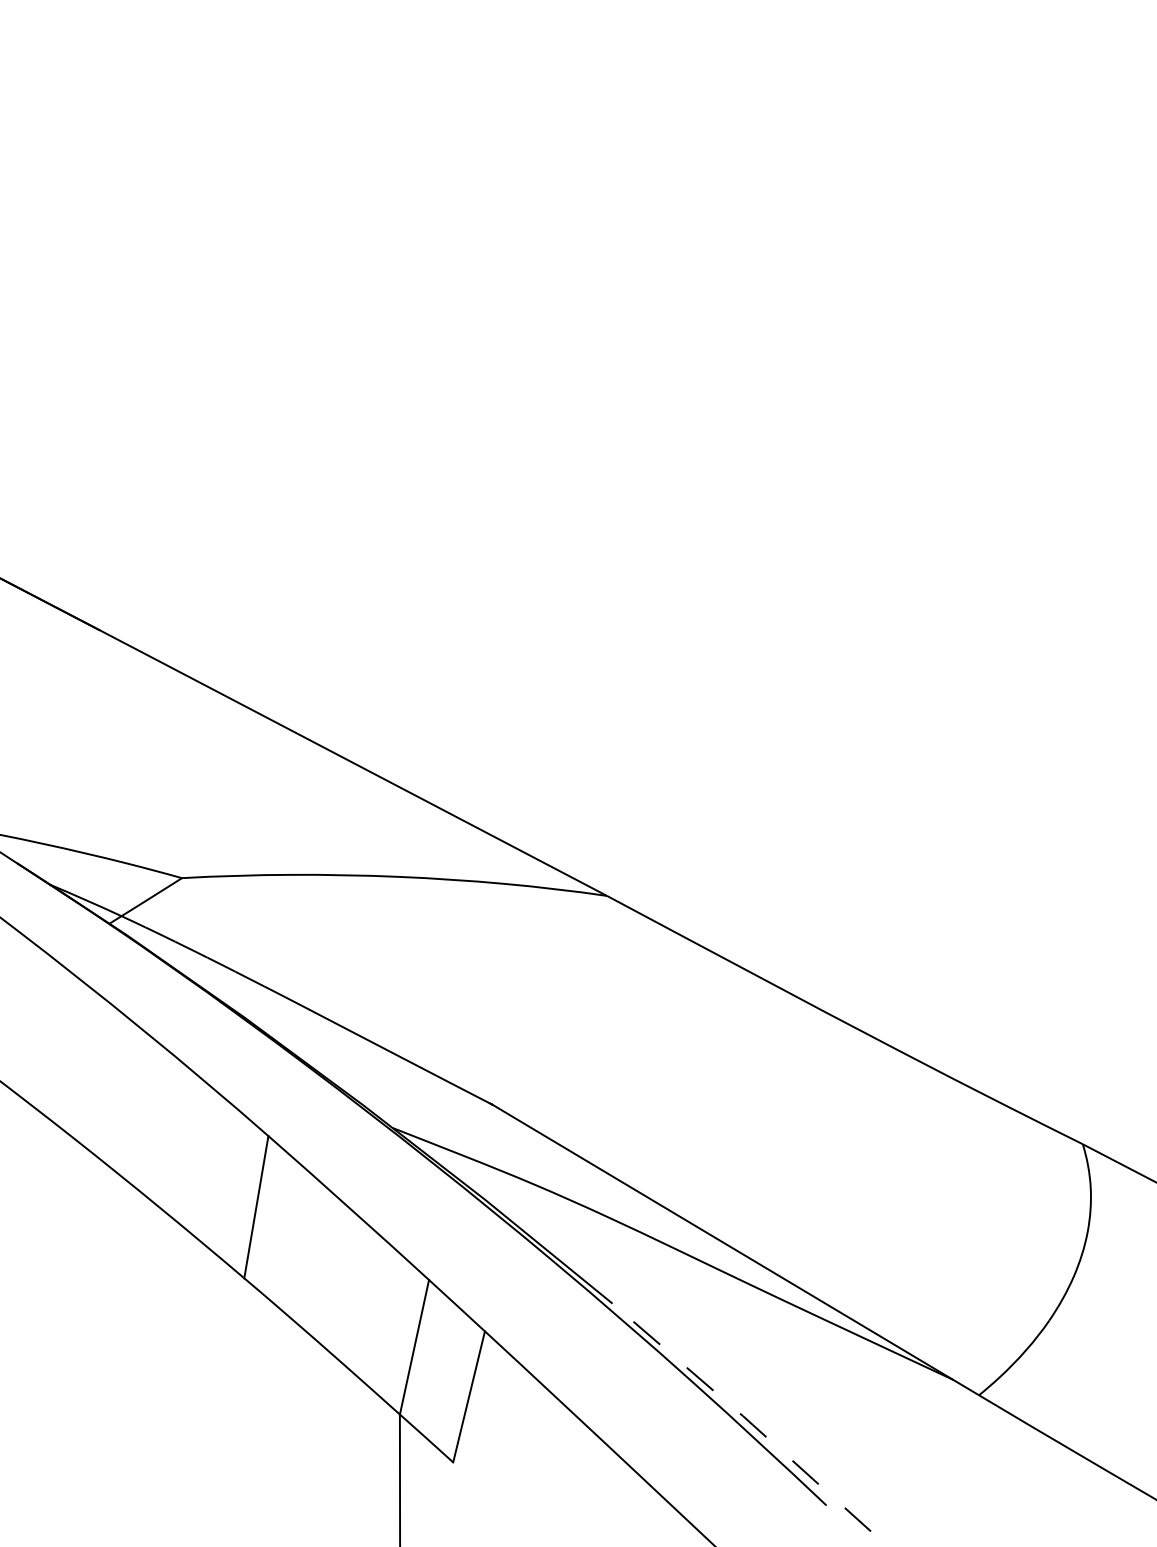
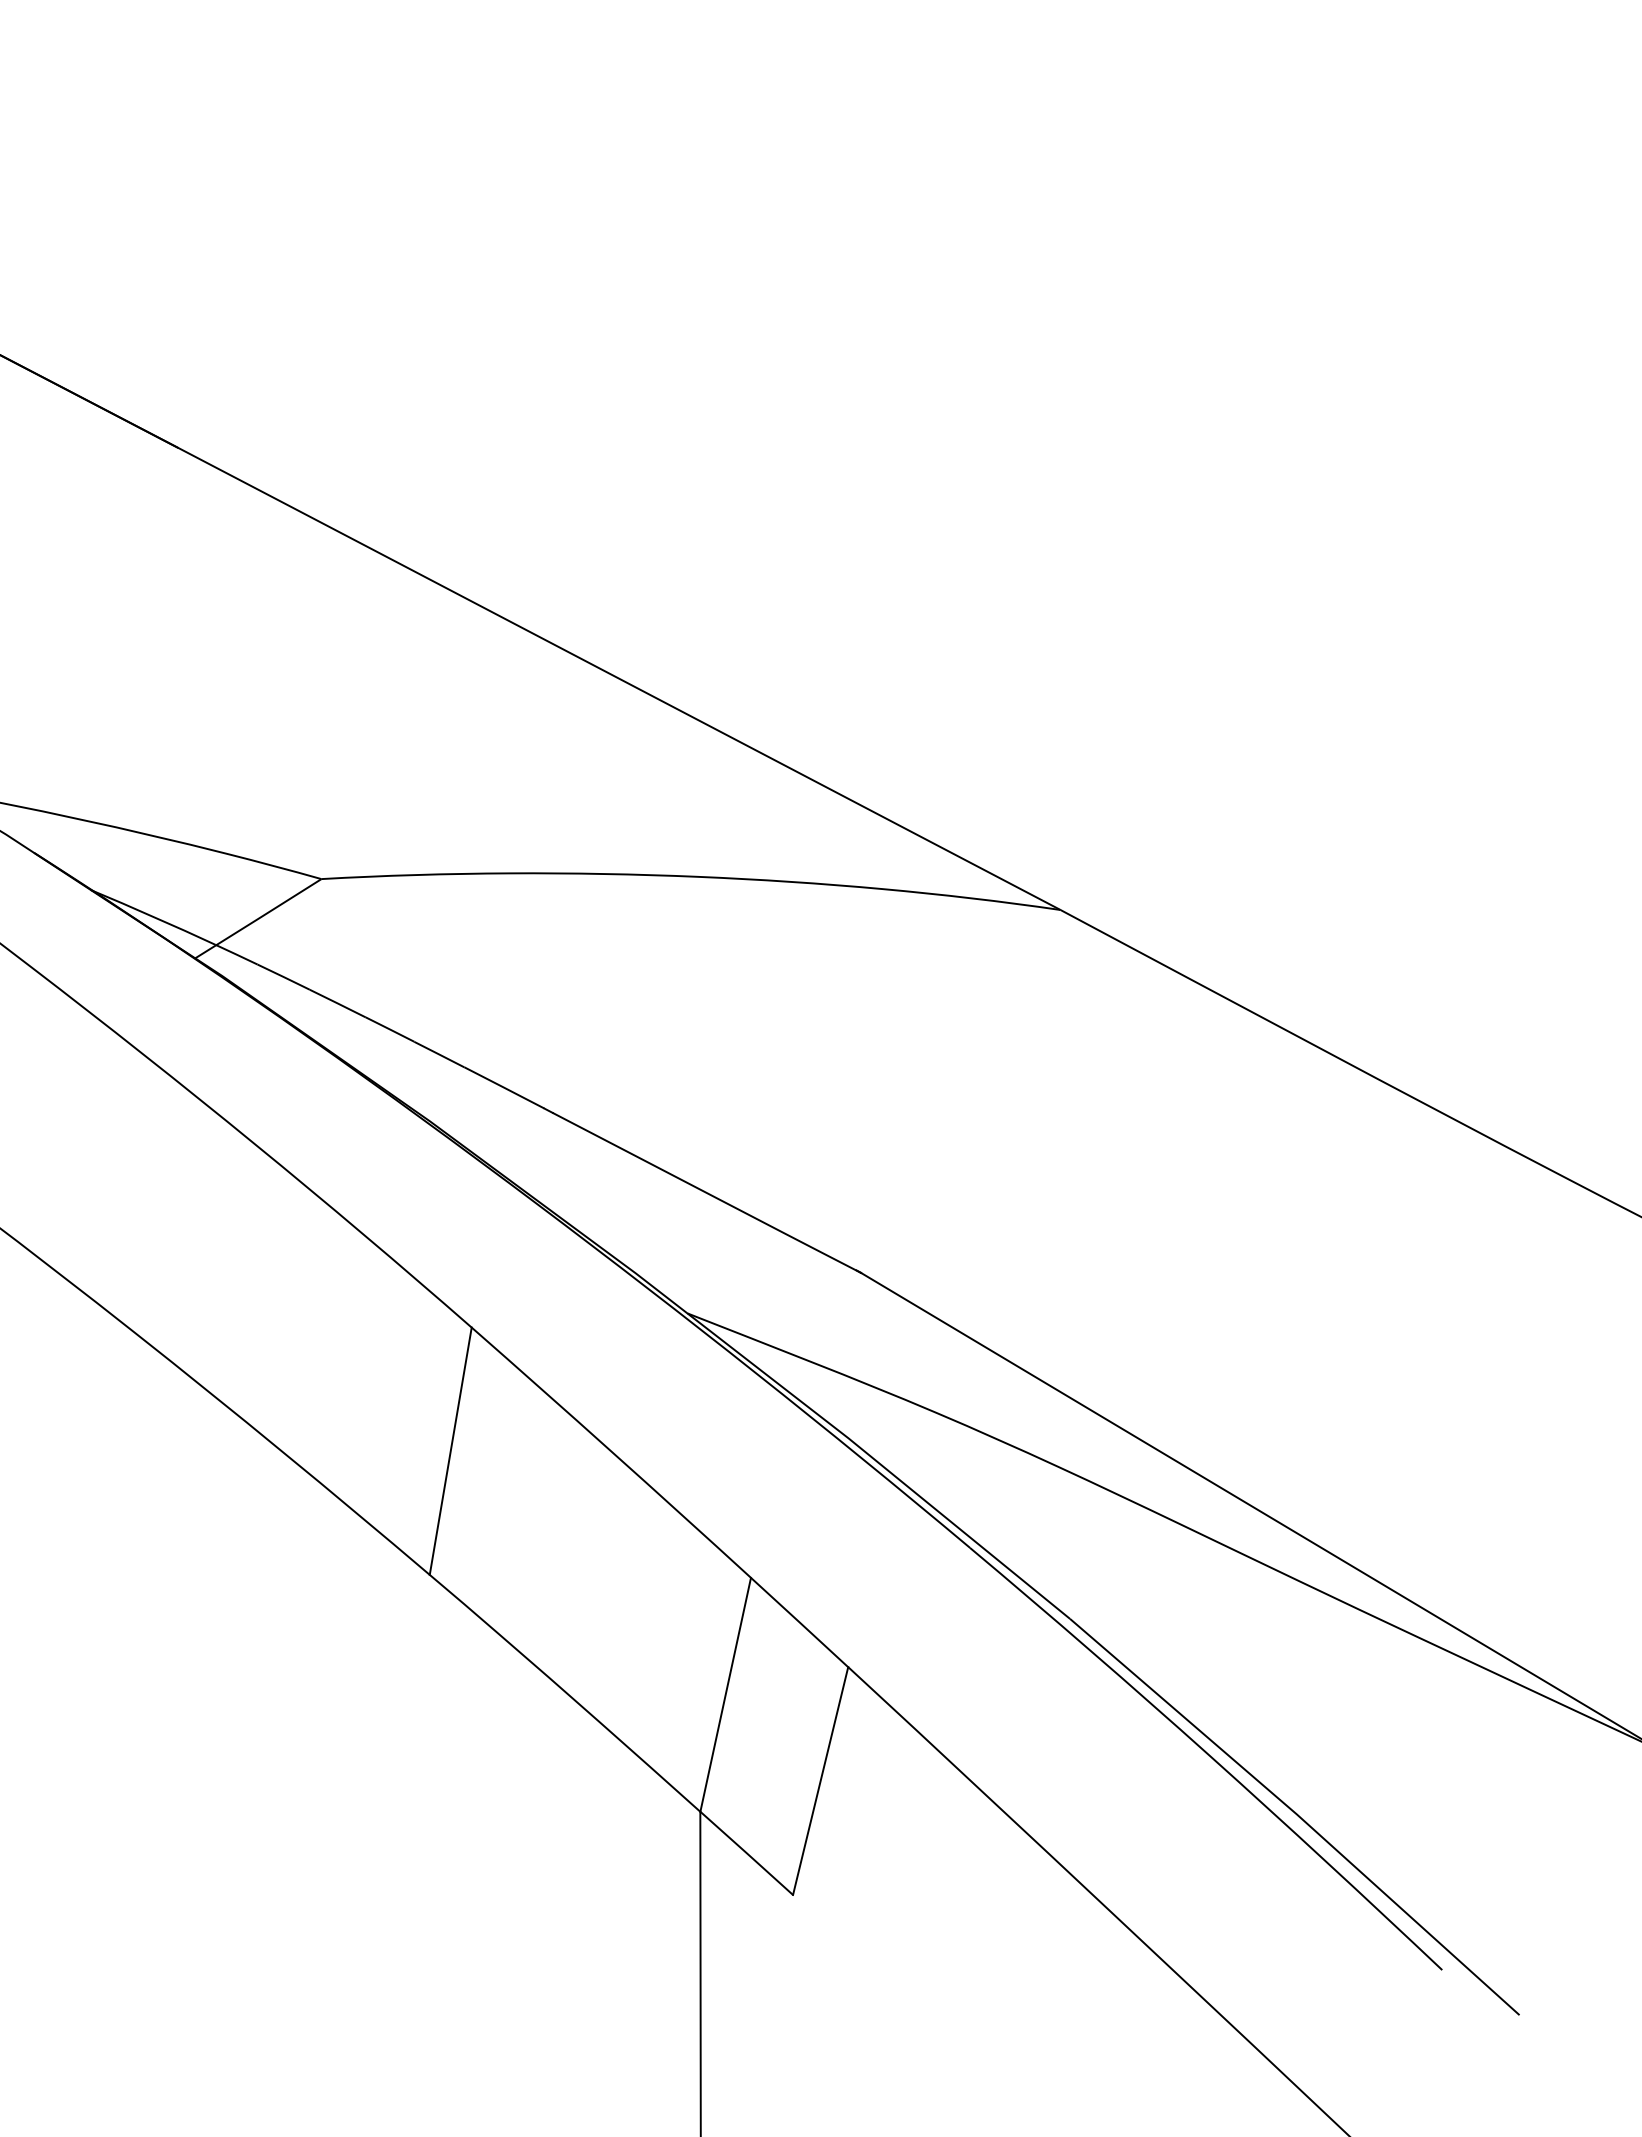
line: (743, 1416) -> (1297, 1815), dashed -> solid

